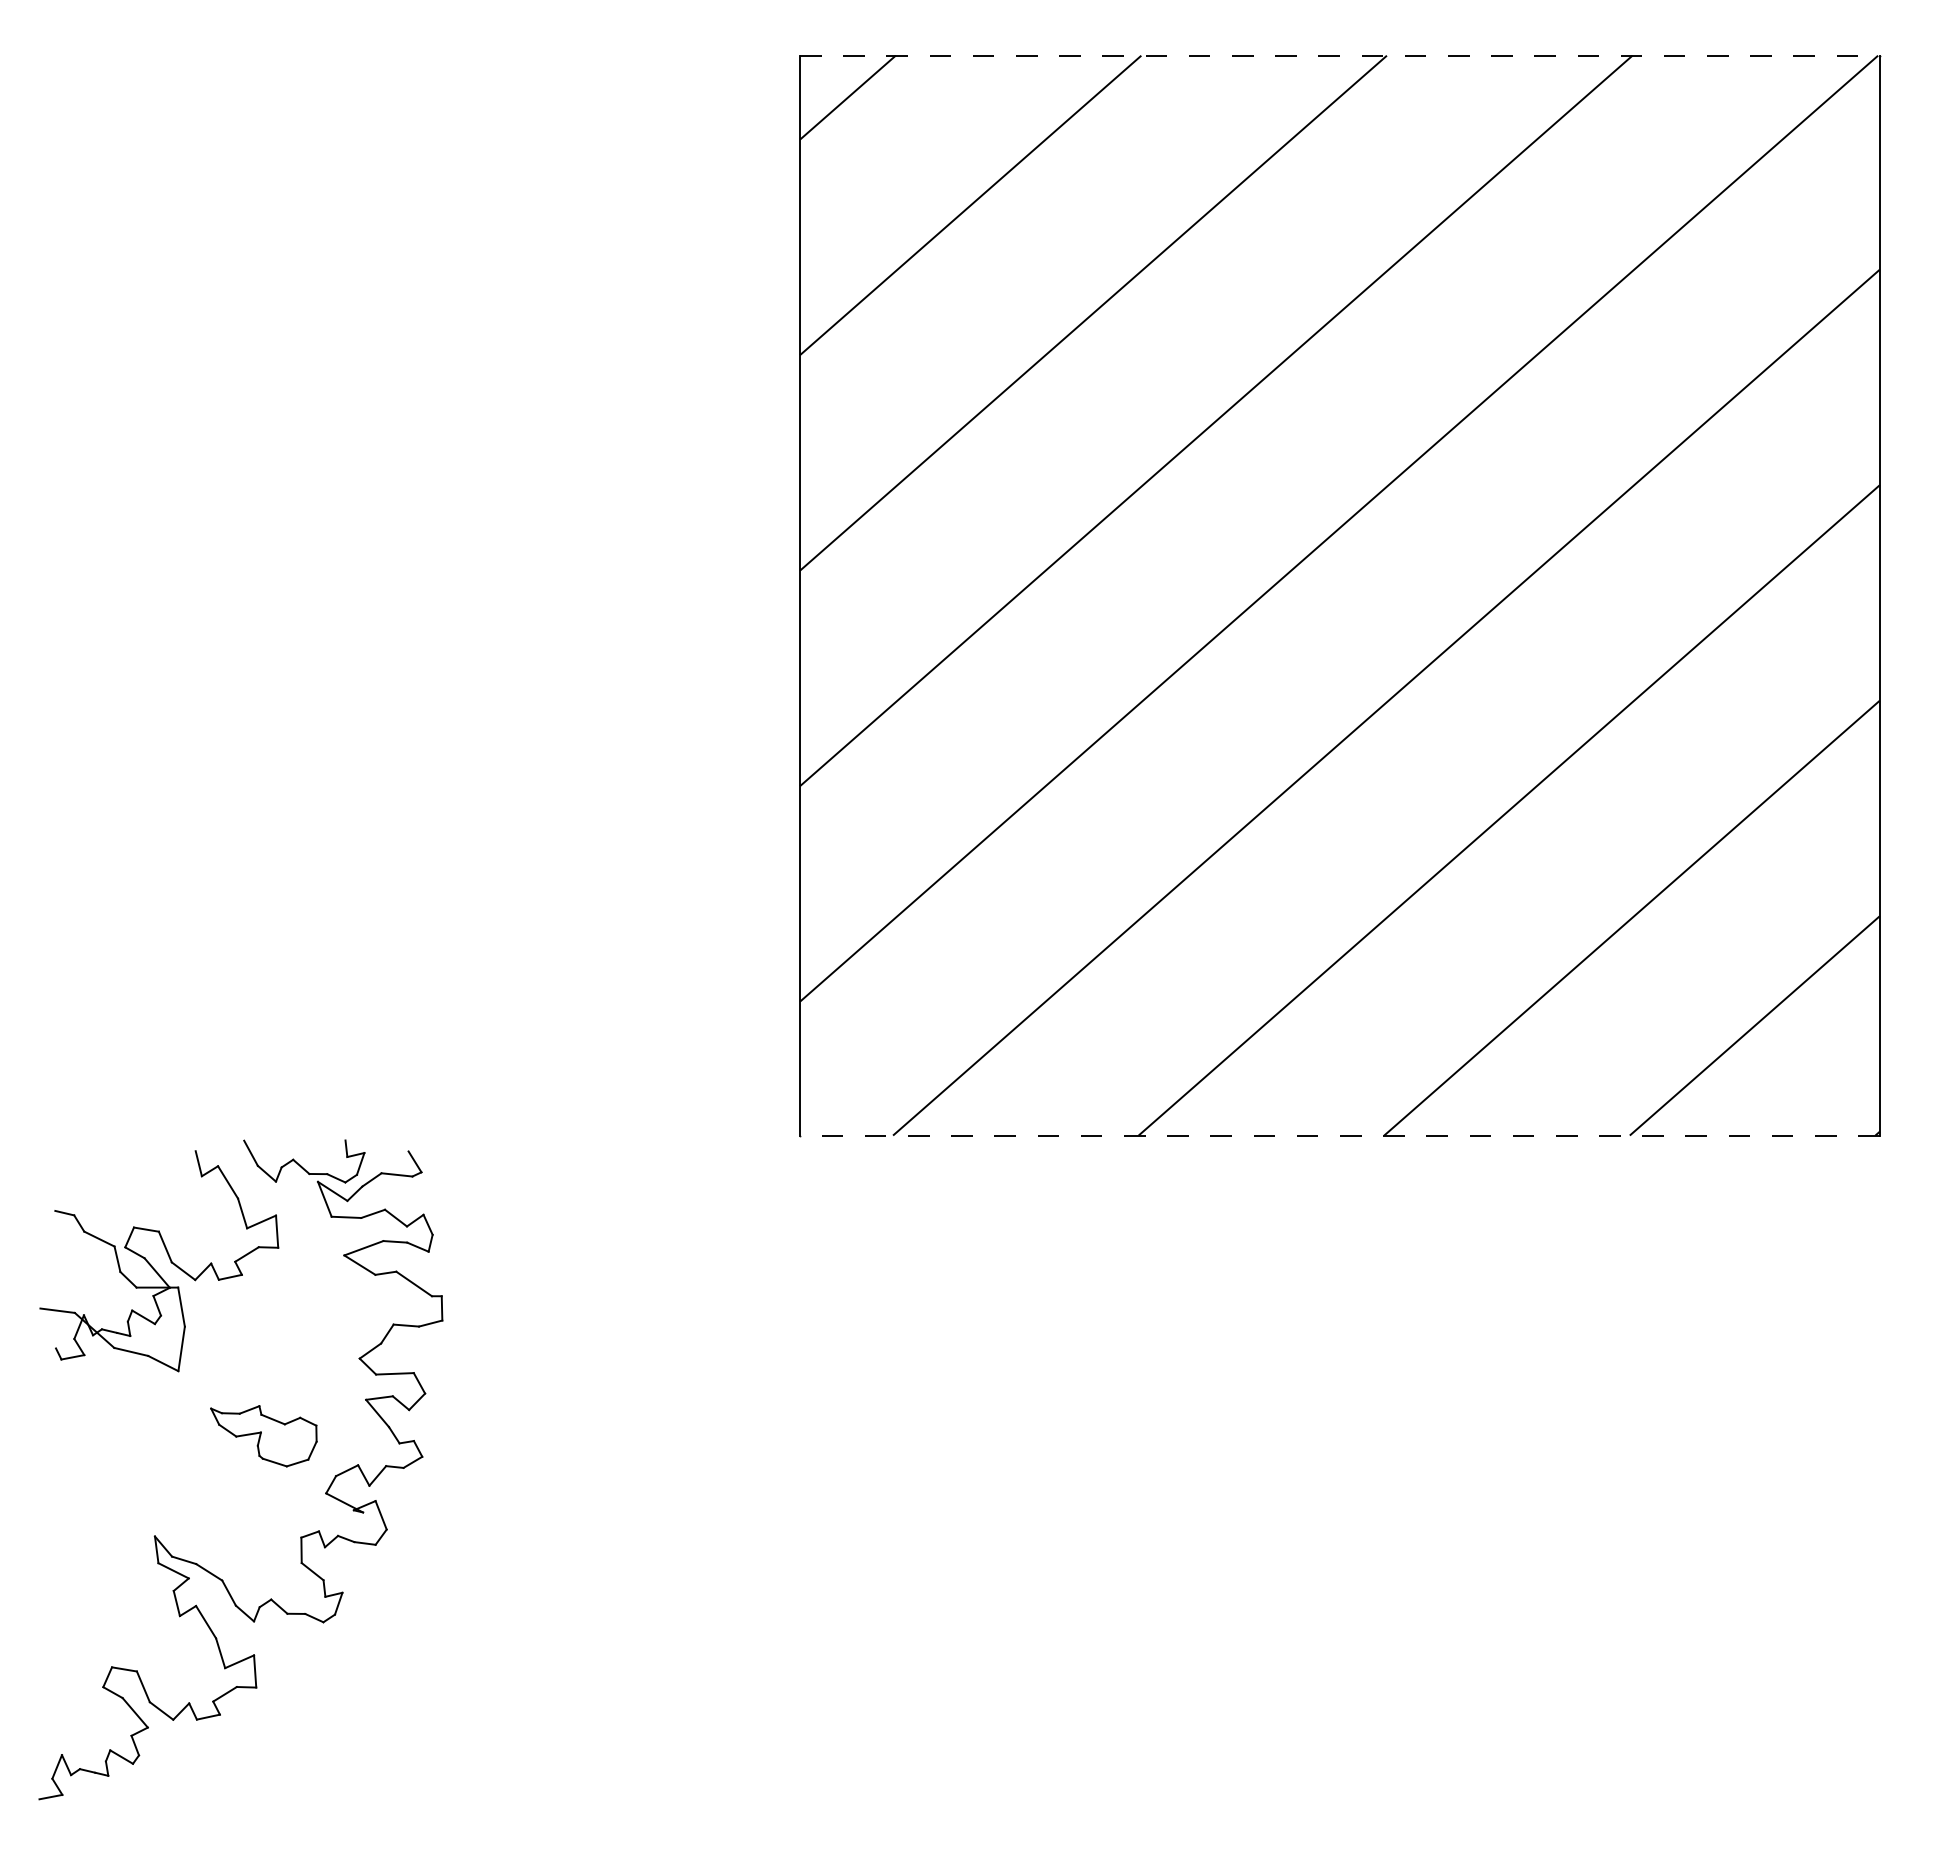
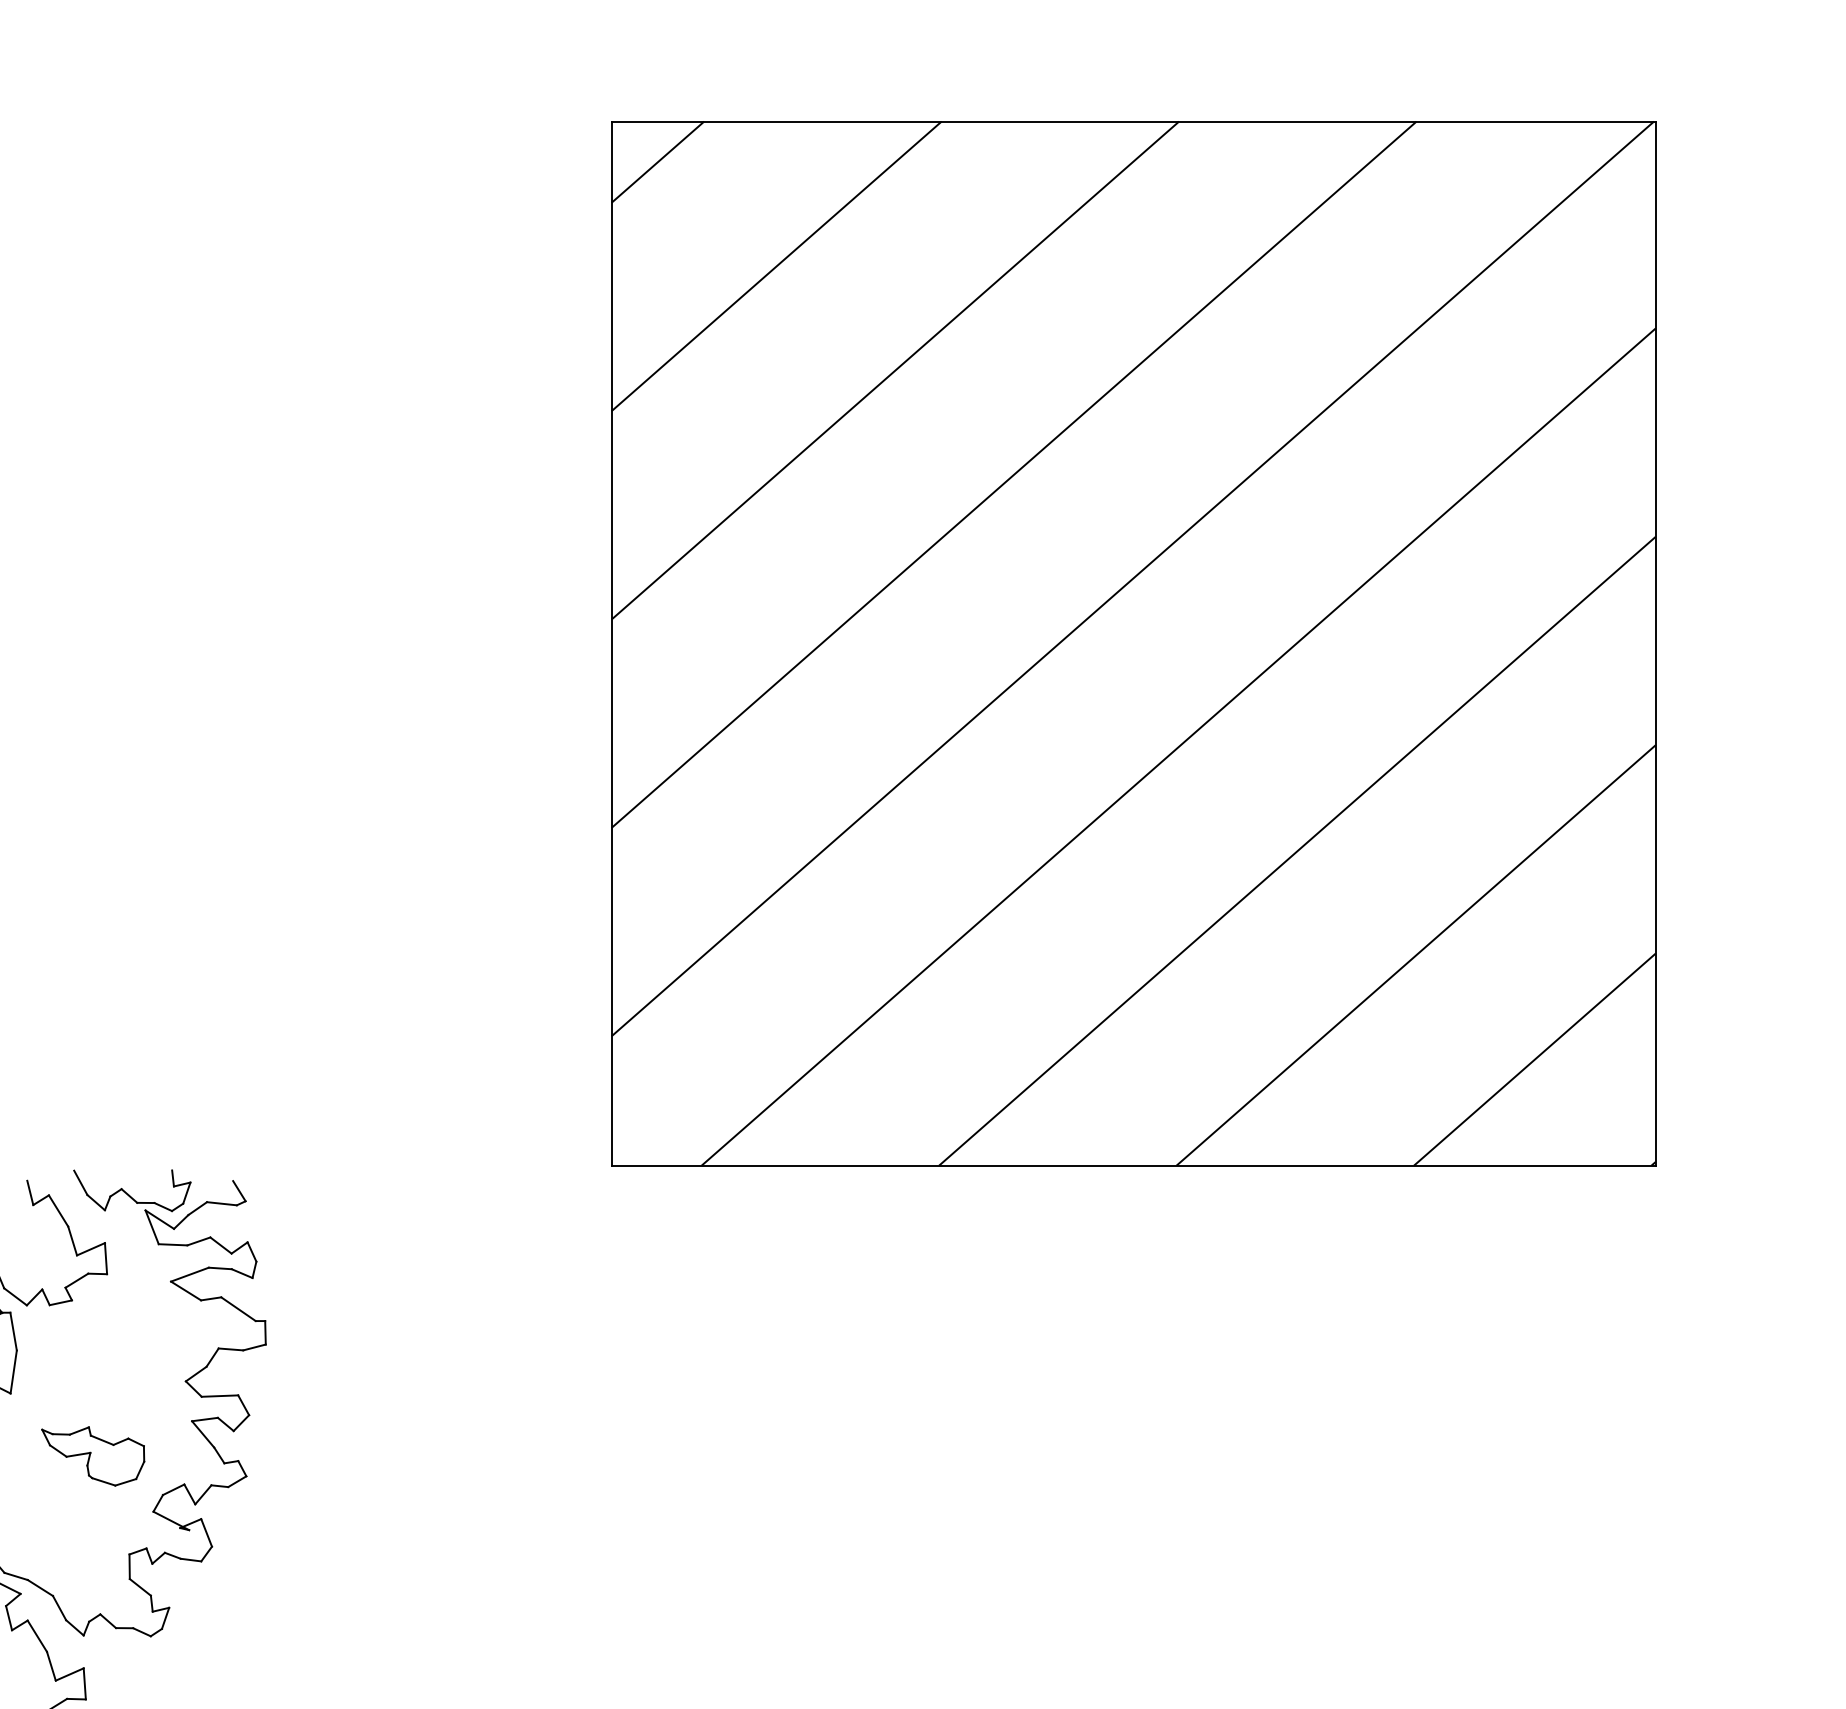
line: (1339, 55) -> (1133, 121), dashed -> solid
line: (1339, 1135) -> (1133, 1165), dashed -> solid

